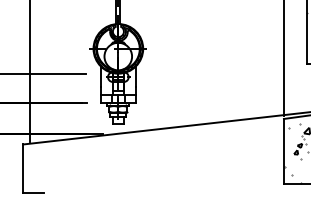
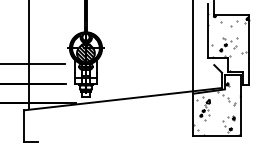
hatch: (117, 56) -> (85, 53), added

